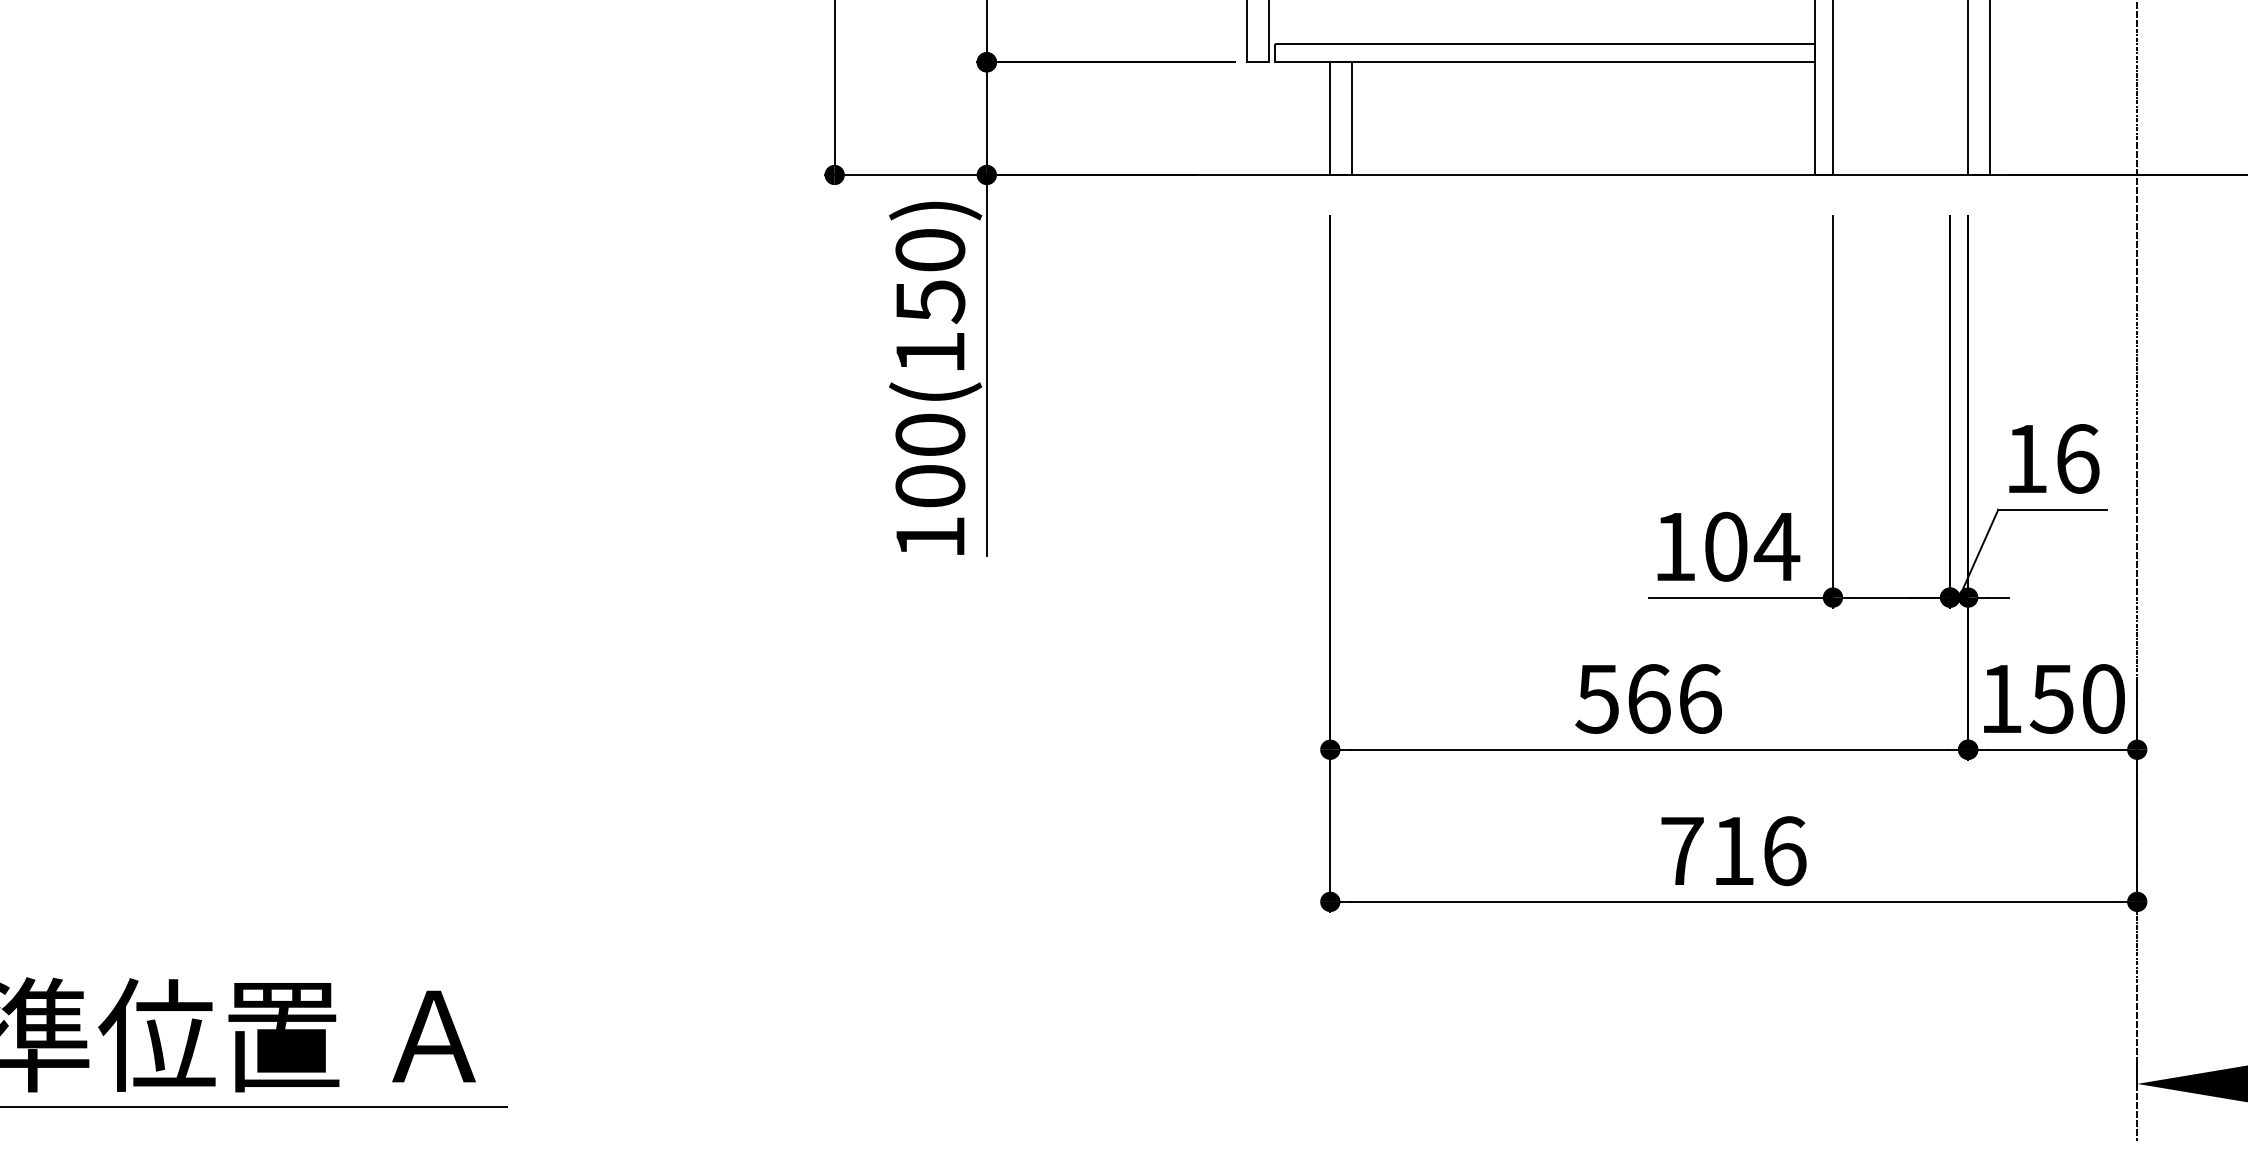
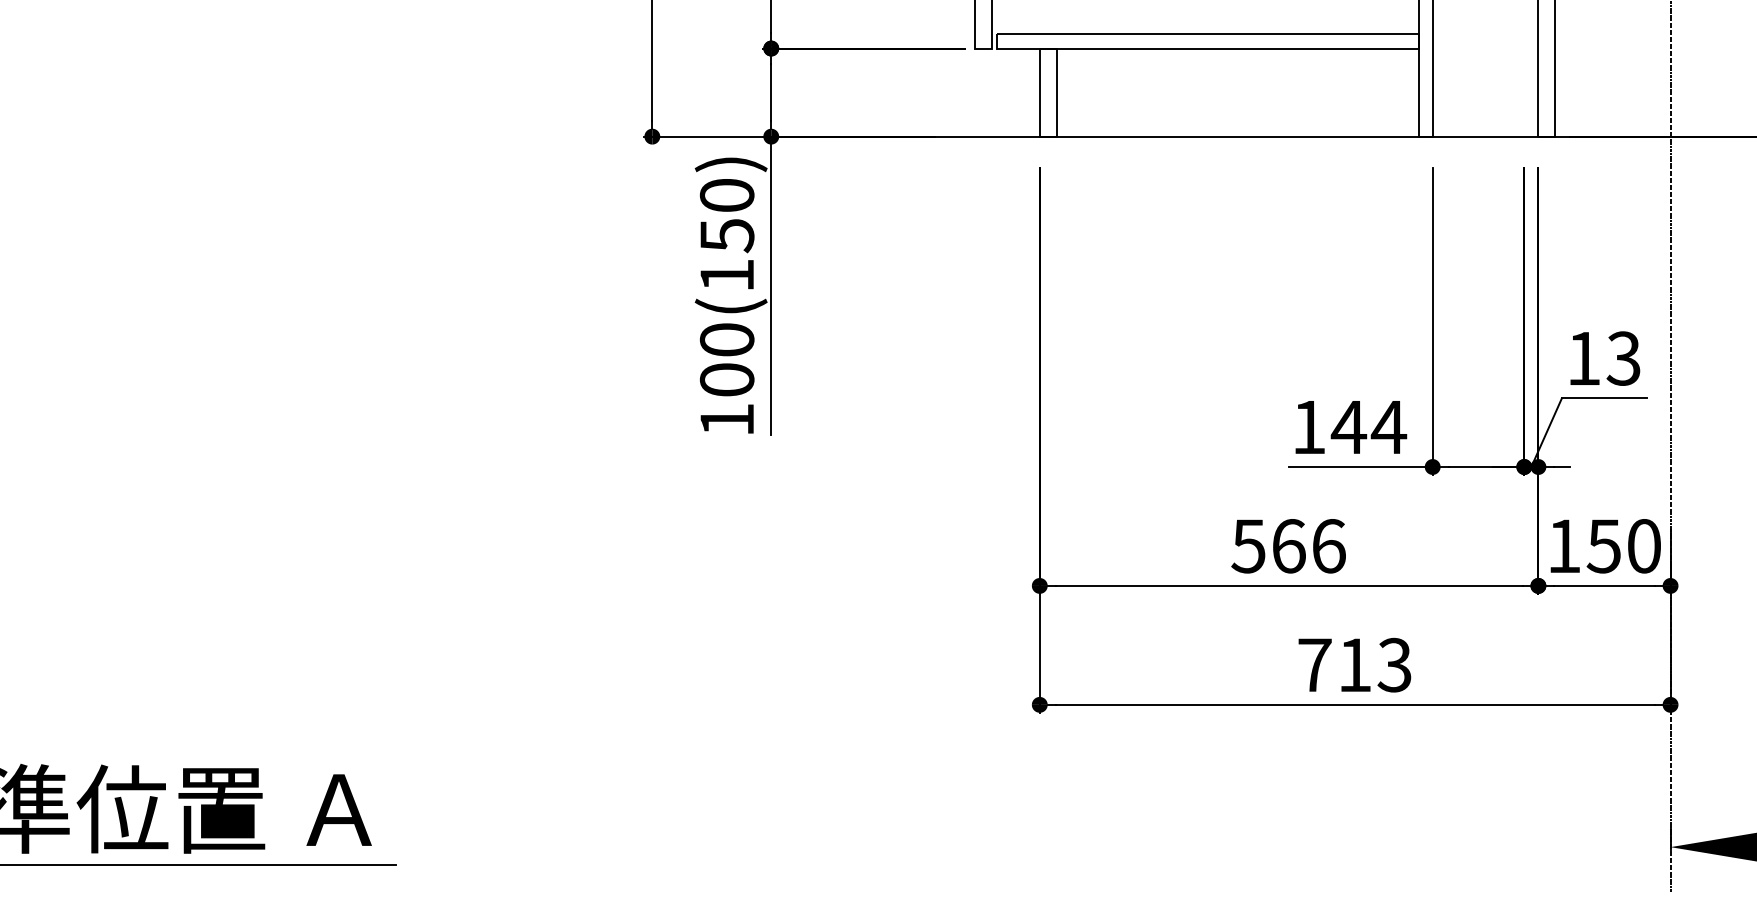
text: (2077, 458) -> (1623, 358), 16 -> 13
text: (1725, 546) -> (1348, 427), 104 -> 144
text: (1784, 851) -> (1394, 665), 716 -> 713

